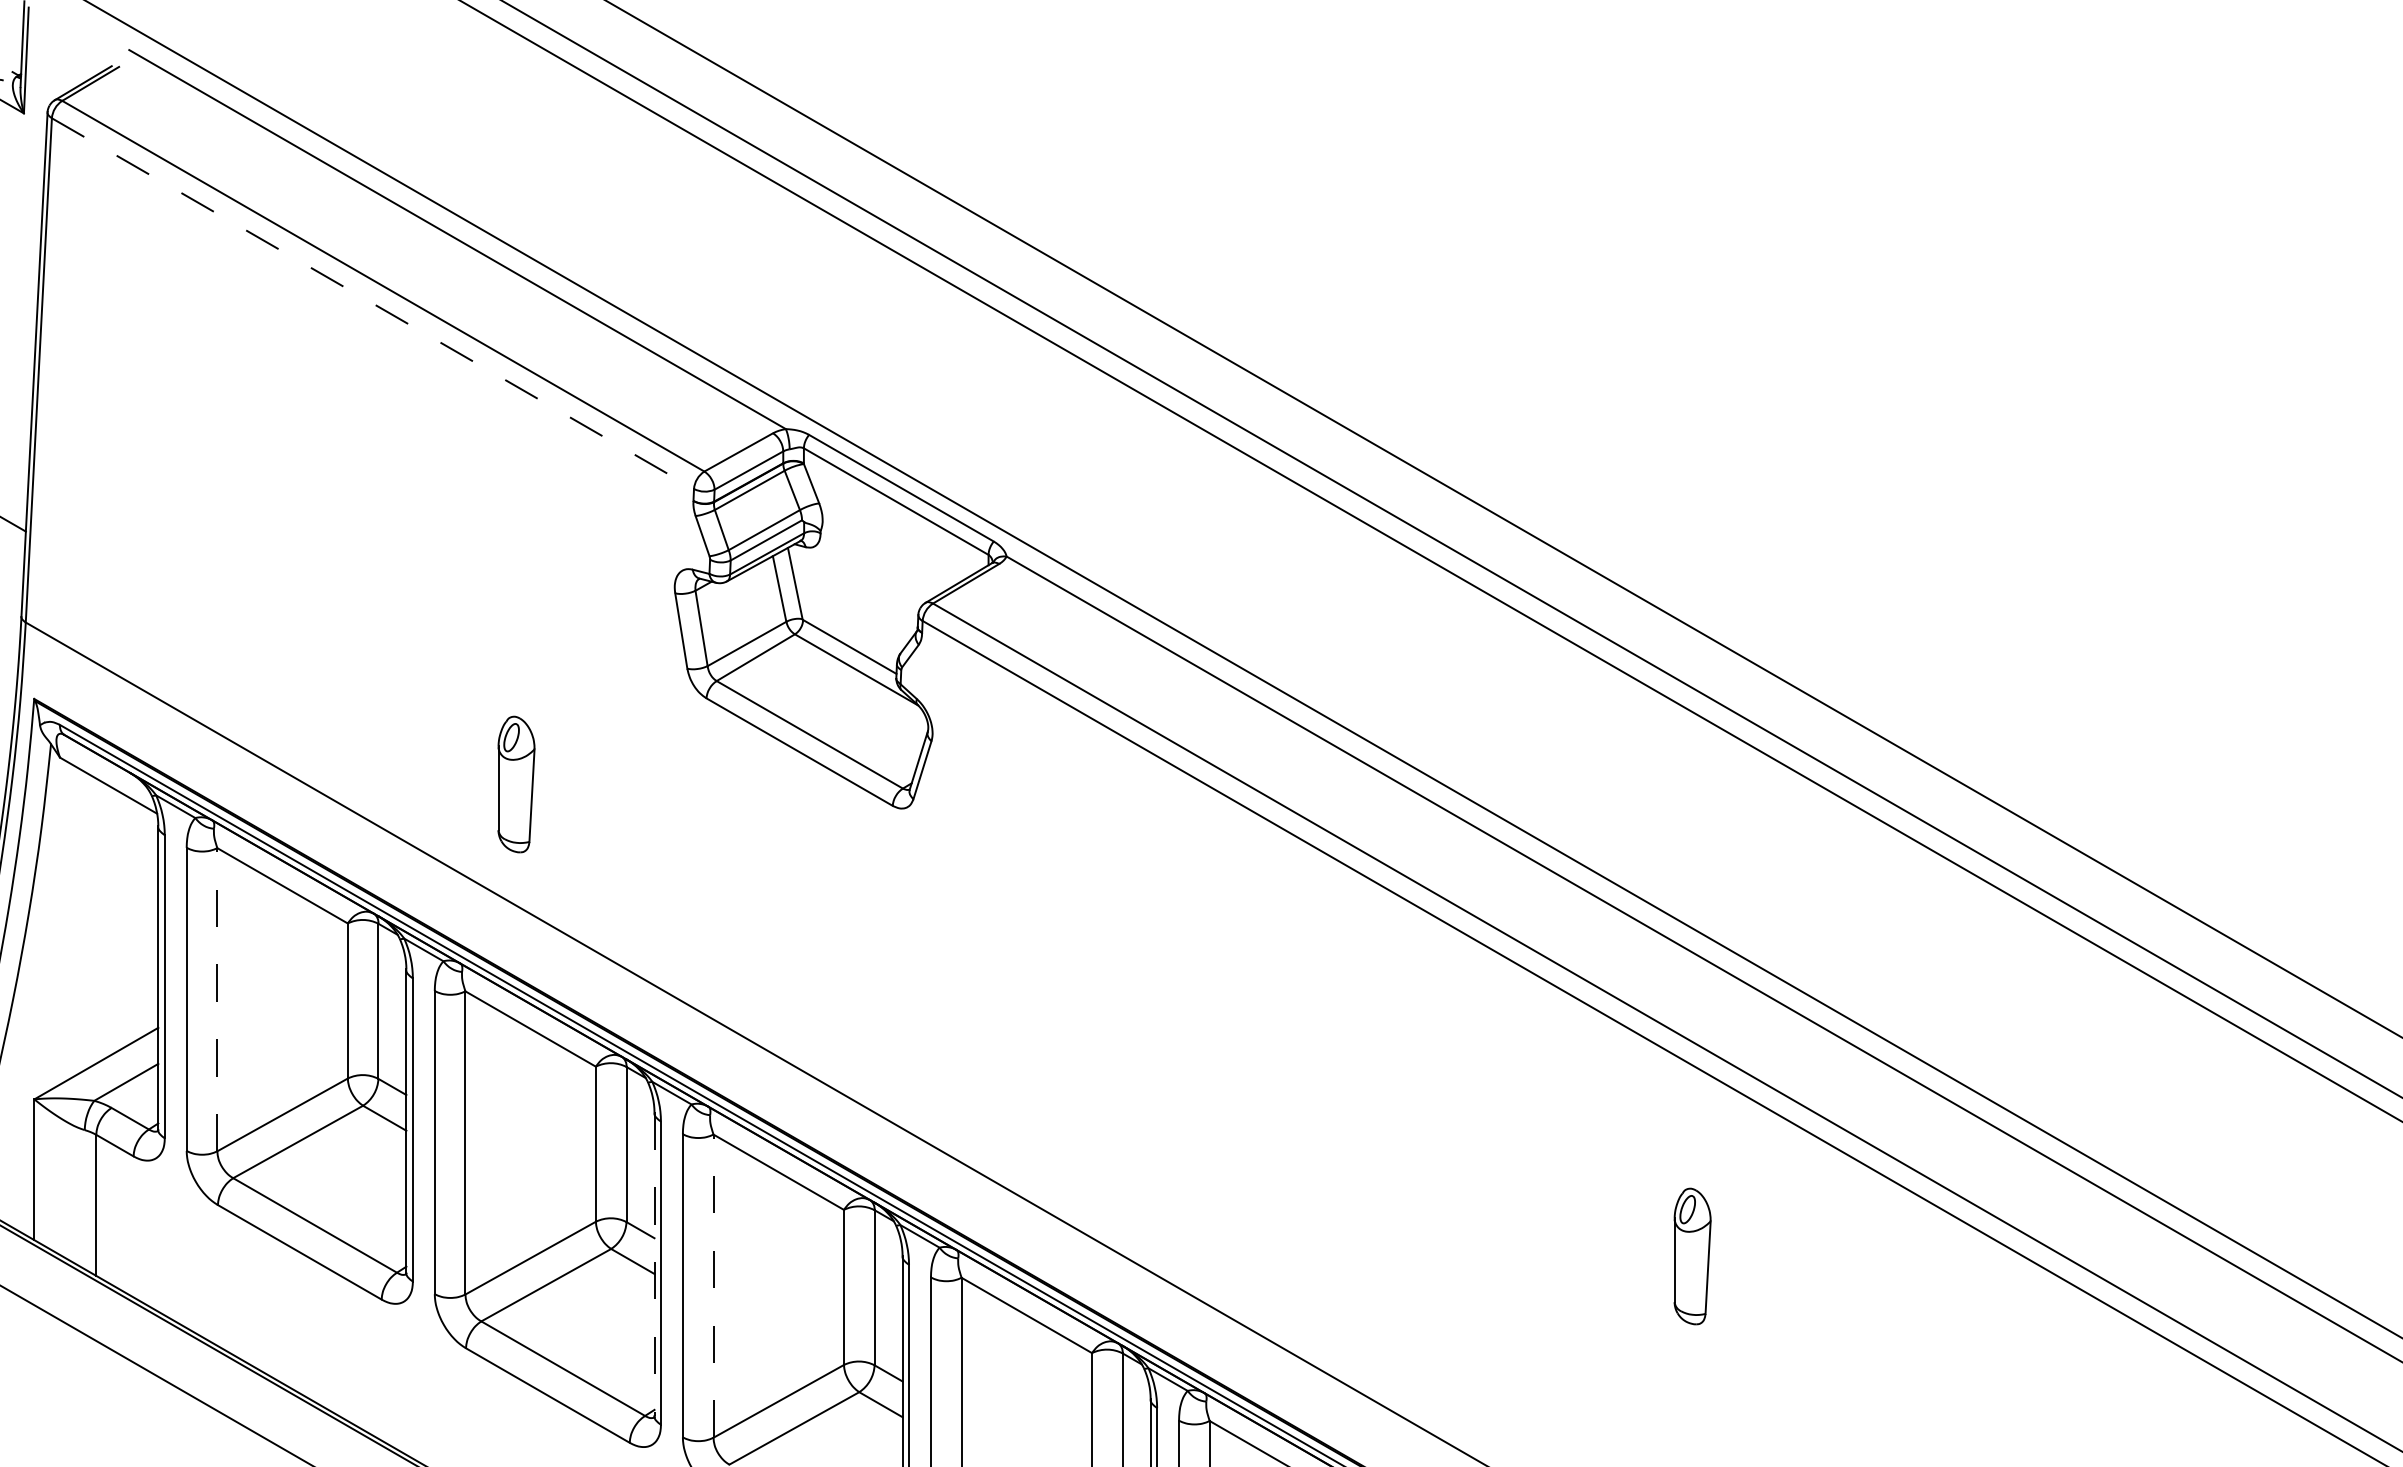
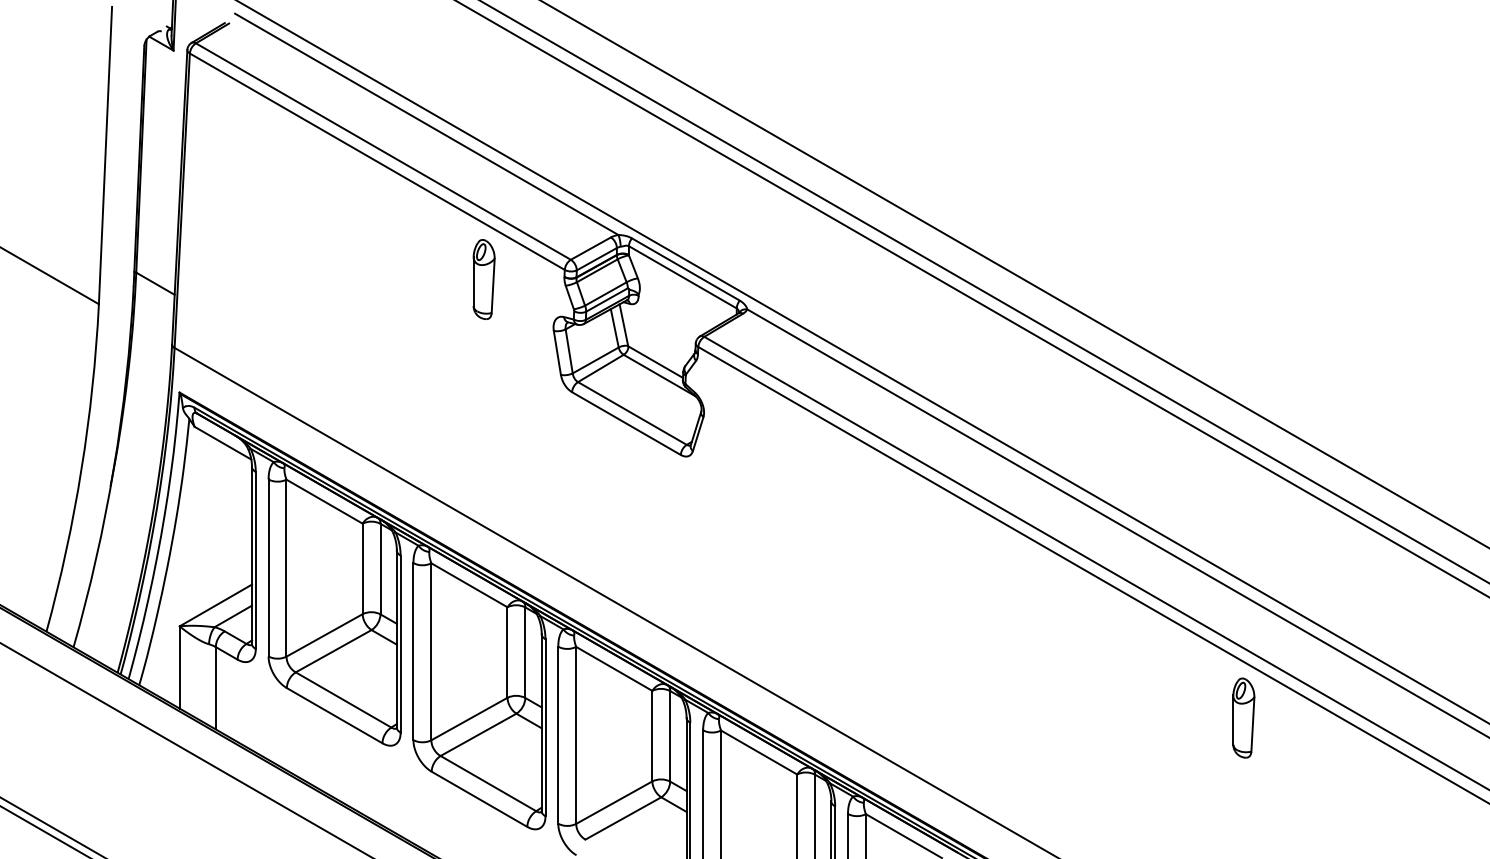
line: (373, 303) -> (377, 161), dashed -> solid
part: (515, 784) -> (483, 279), moved
line: (217, 1000) -> (286, 568), dashed -> solid
part: (1692, 1255) -> (1243, 717), moved
line: (654, 1264) -> (541, 722), dashed -> solid
line: (714, 1286) -> (576, 735), dashed -> solid

